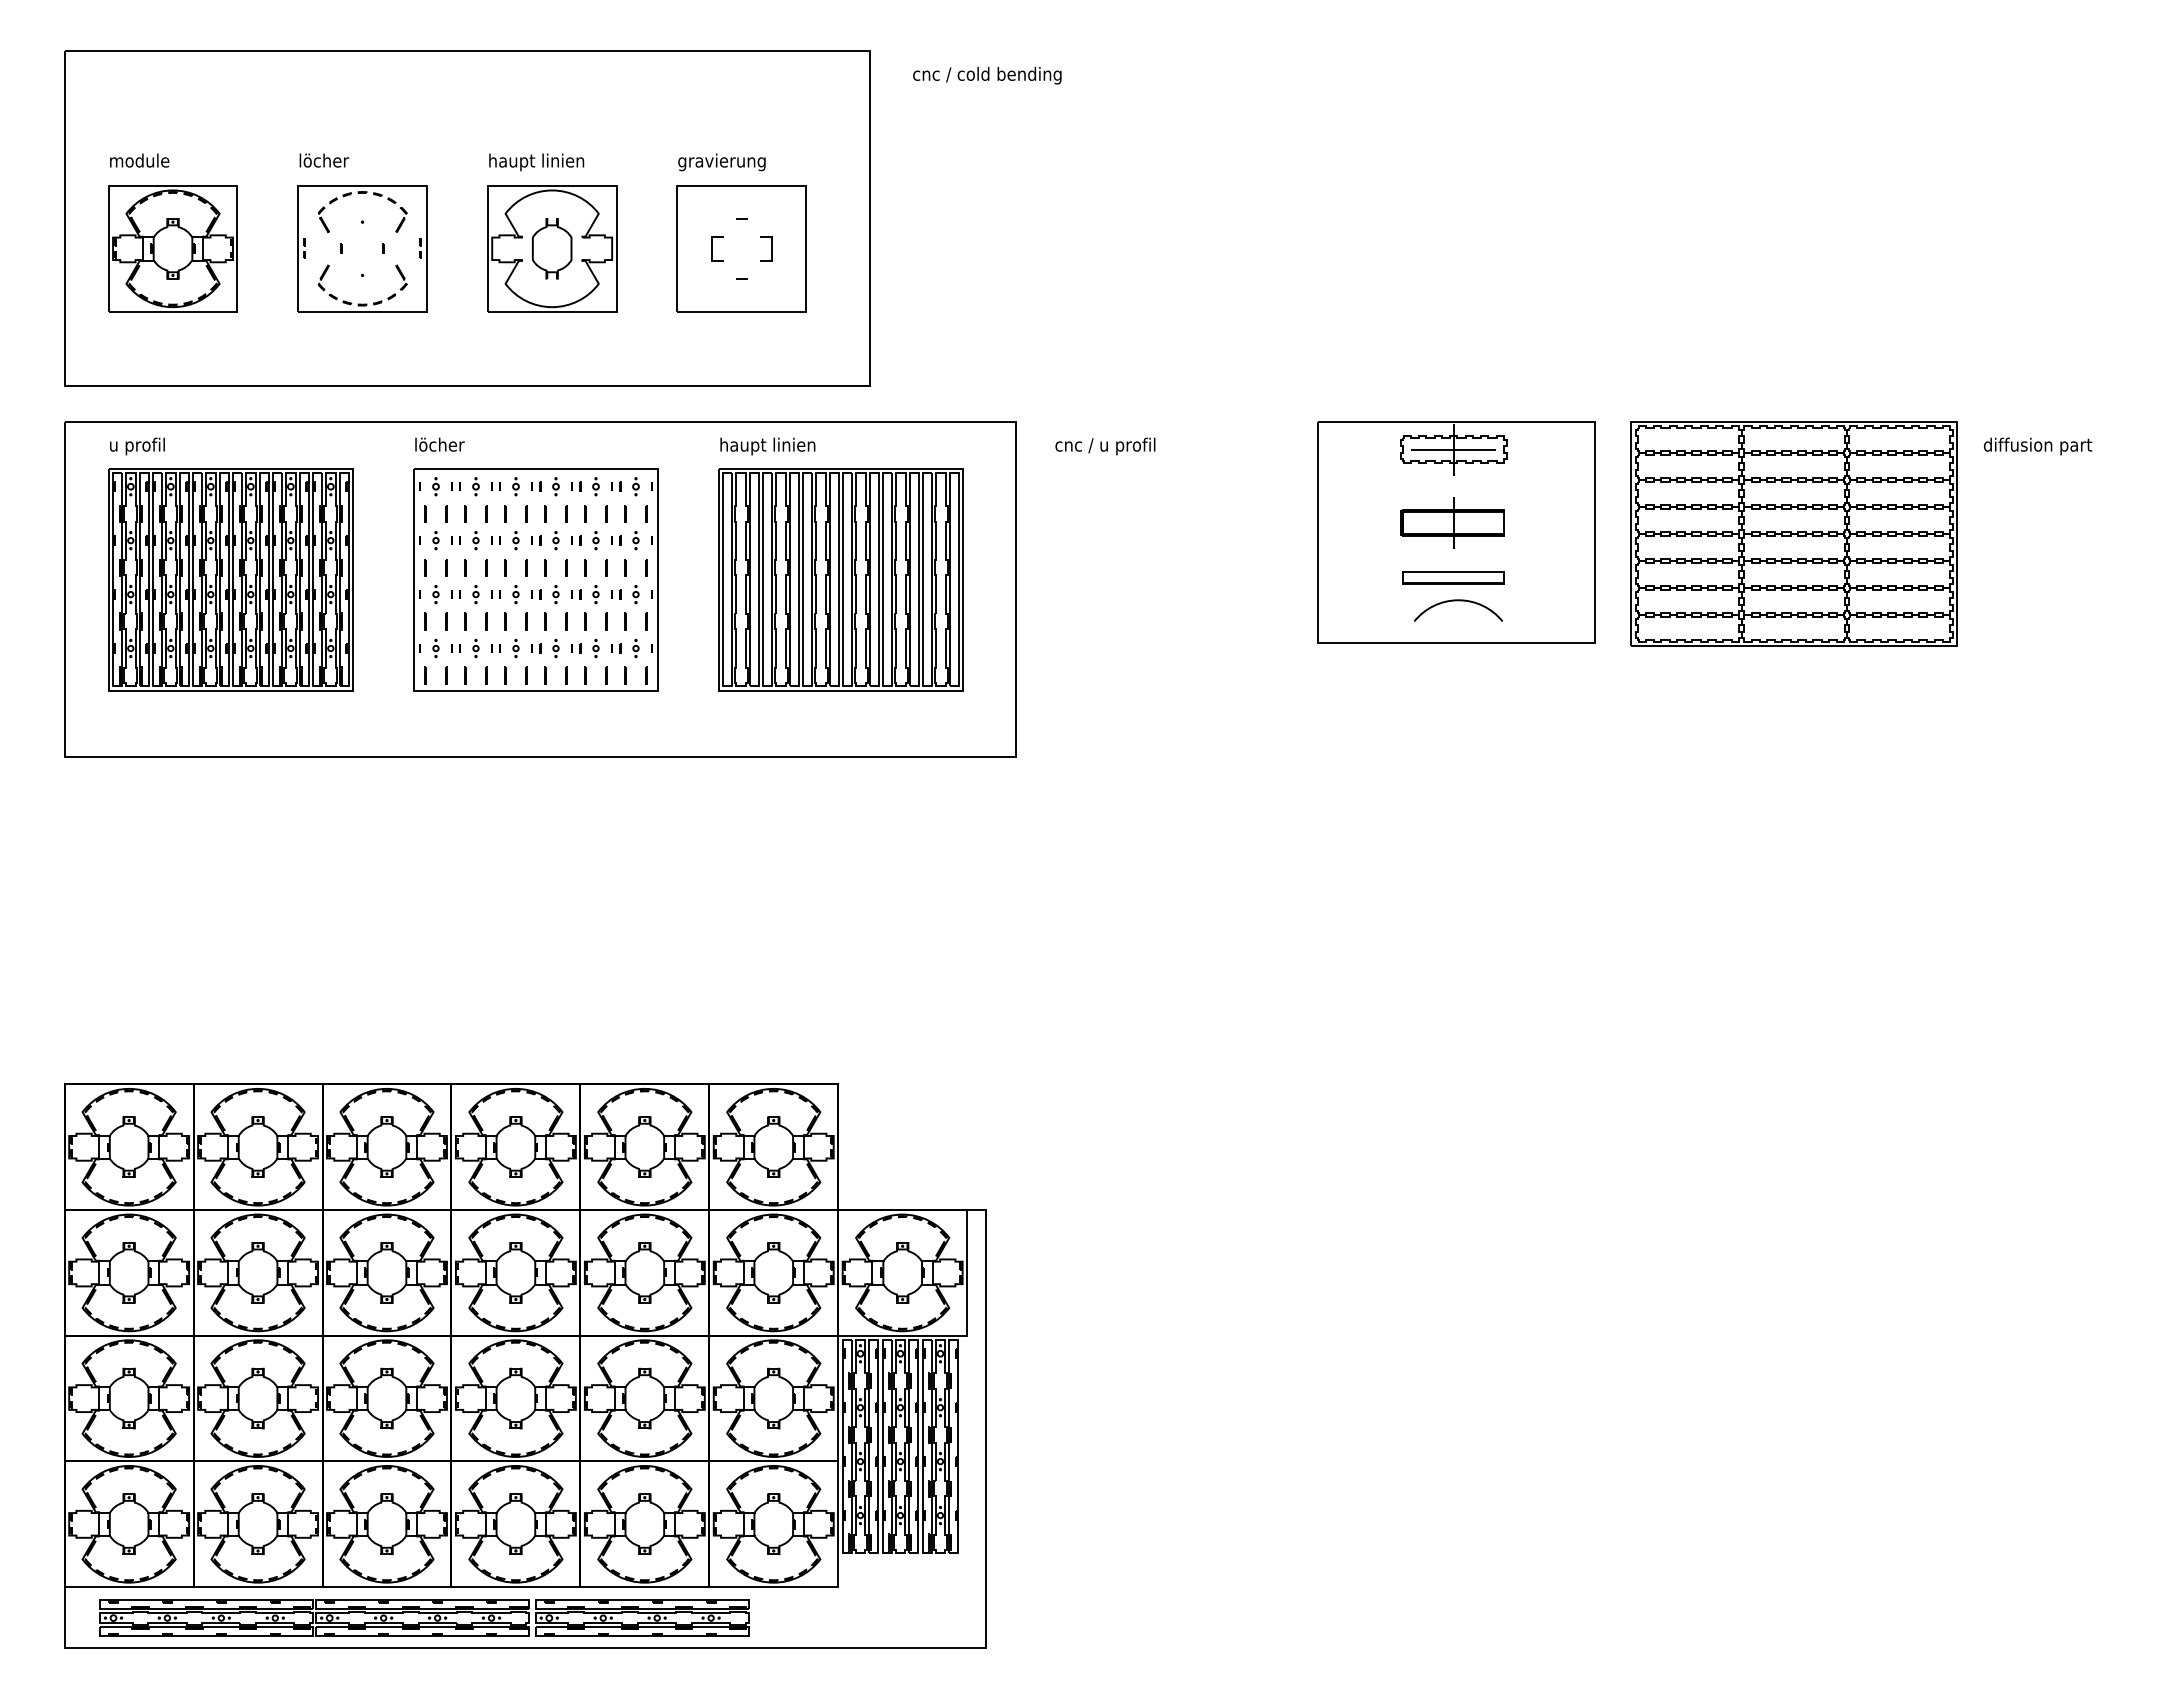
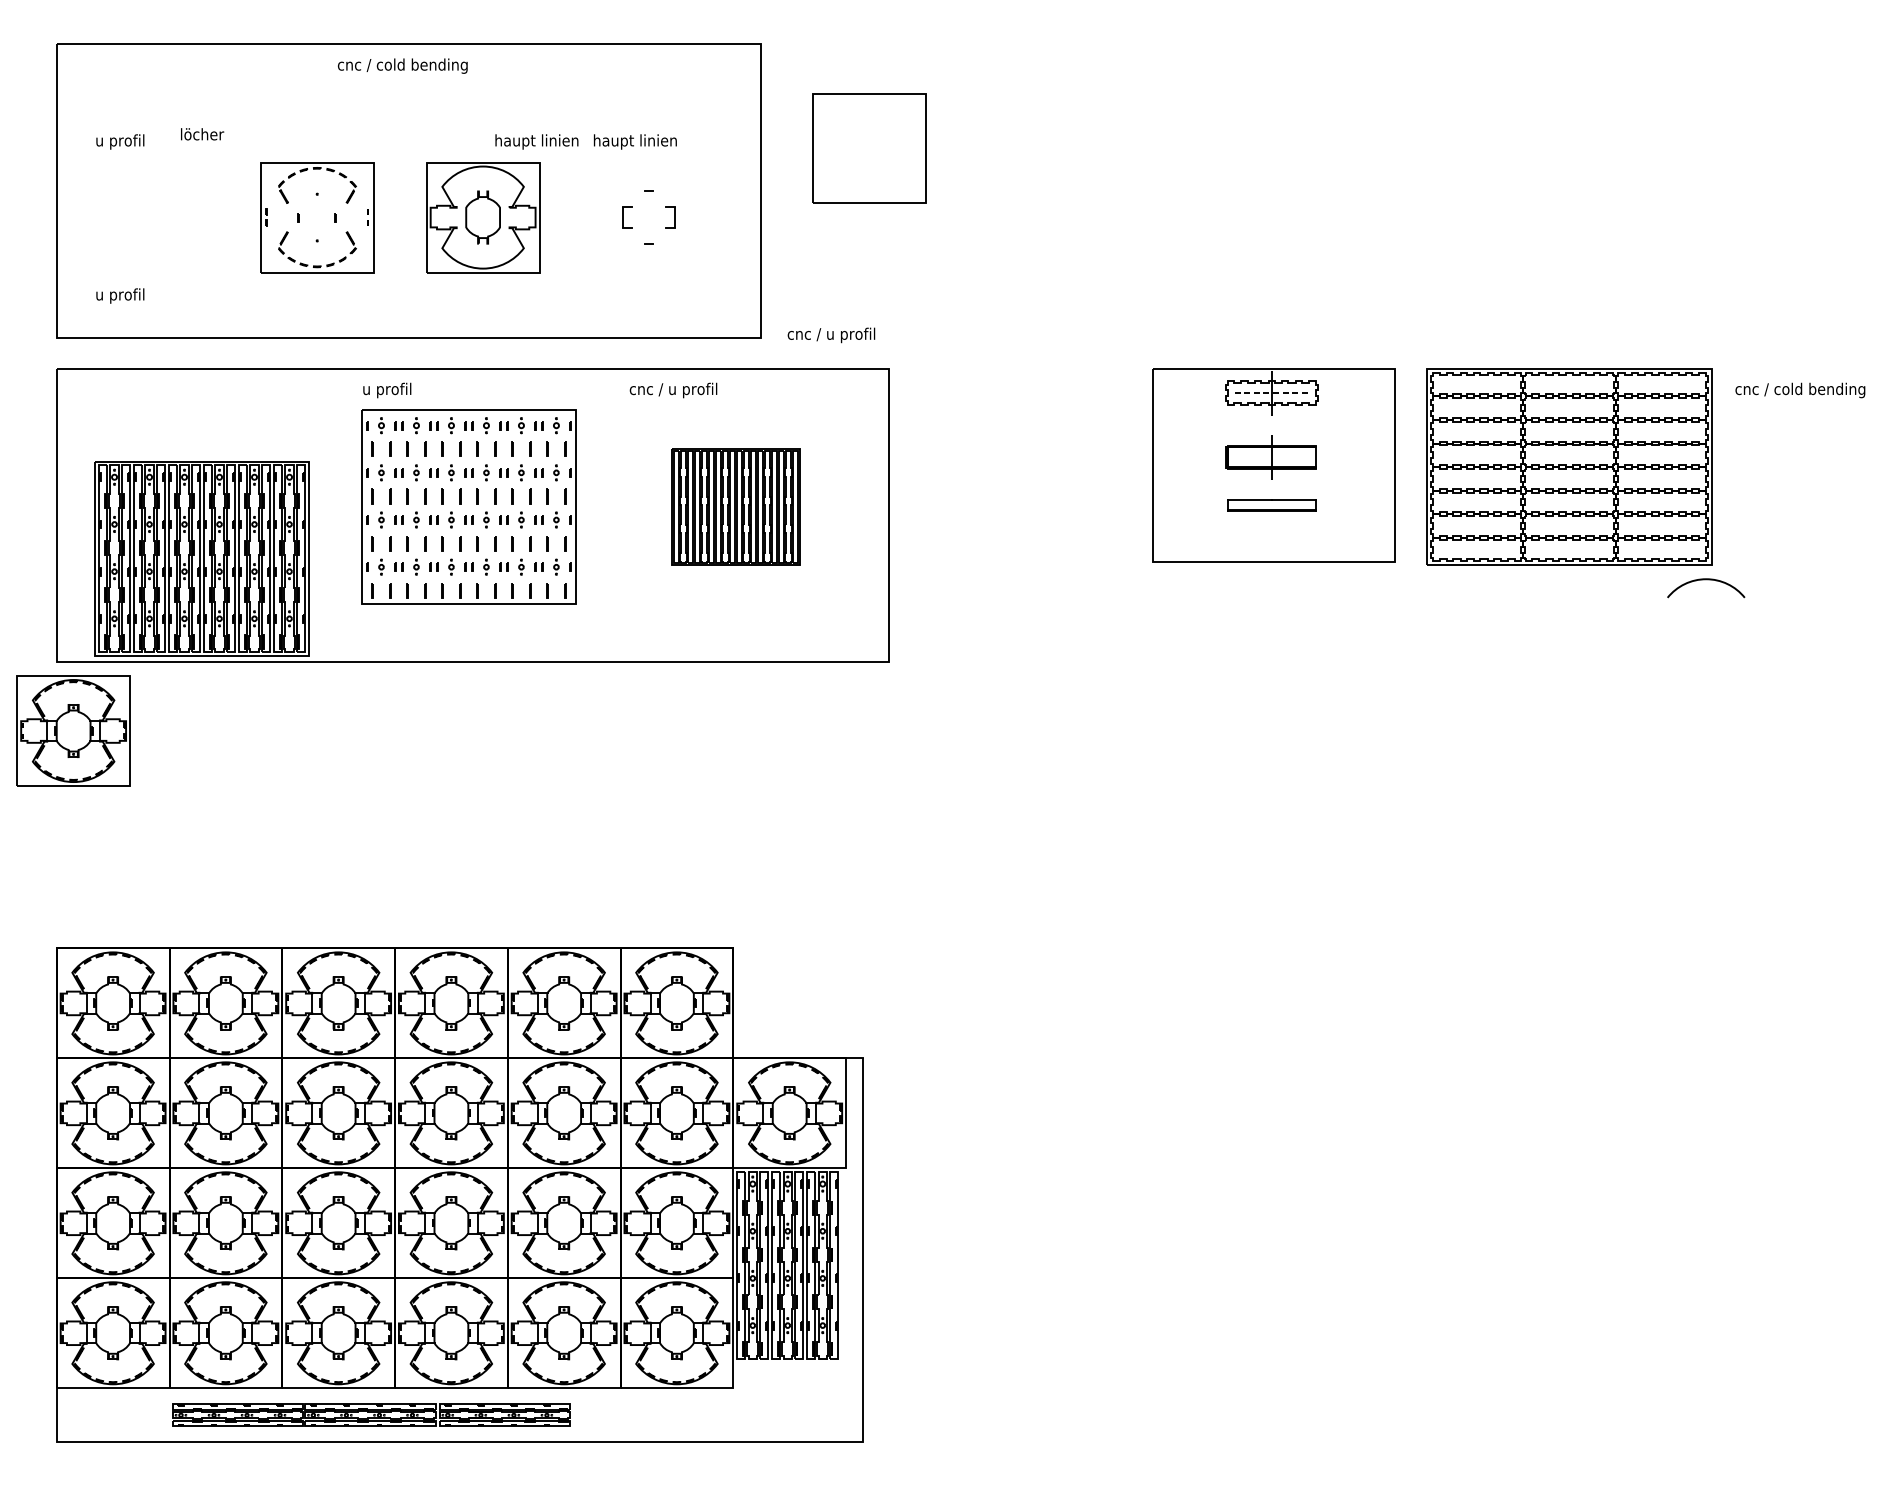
text: (987, 75) -> (402, 65), moved
text: (324, 160) -> (202, 134), moved
text: (139, 162) -> (122, 142), module -> u profil
text: (536, 162) -> (536, 142), moved
text: (725, 162) -> (634, 142), gravierung -> haupt linien
part: (172, 248) -> (73, 730), moved
part: (741, 248) -> (869, 148), moved
text: (137, 446) -> (120, 296), moved
text: (442, 446) -> (387, 390), löcher -> u profil
text: (769, 446) -> (673, 390), haupt linien -> cnc / u profil
text: (1105, 446) -> (831, 335), moved
text: (2058, 446) -> (1800, 390), diffusion part -> cnc / cold bending
line: (1453, 449) -> (1271, 393), solid -> dashed
part: (230, 579) -> (201, 558), moved
part: (840, 579) -> (735, 506), size x0.6
arc: (1457, 601) -> (1705, 580), moved
part: (424, 1617) -> (371, 1414), size x0.7

